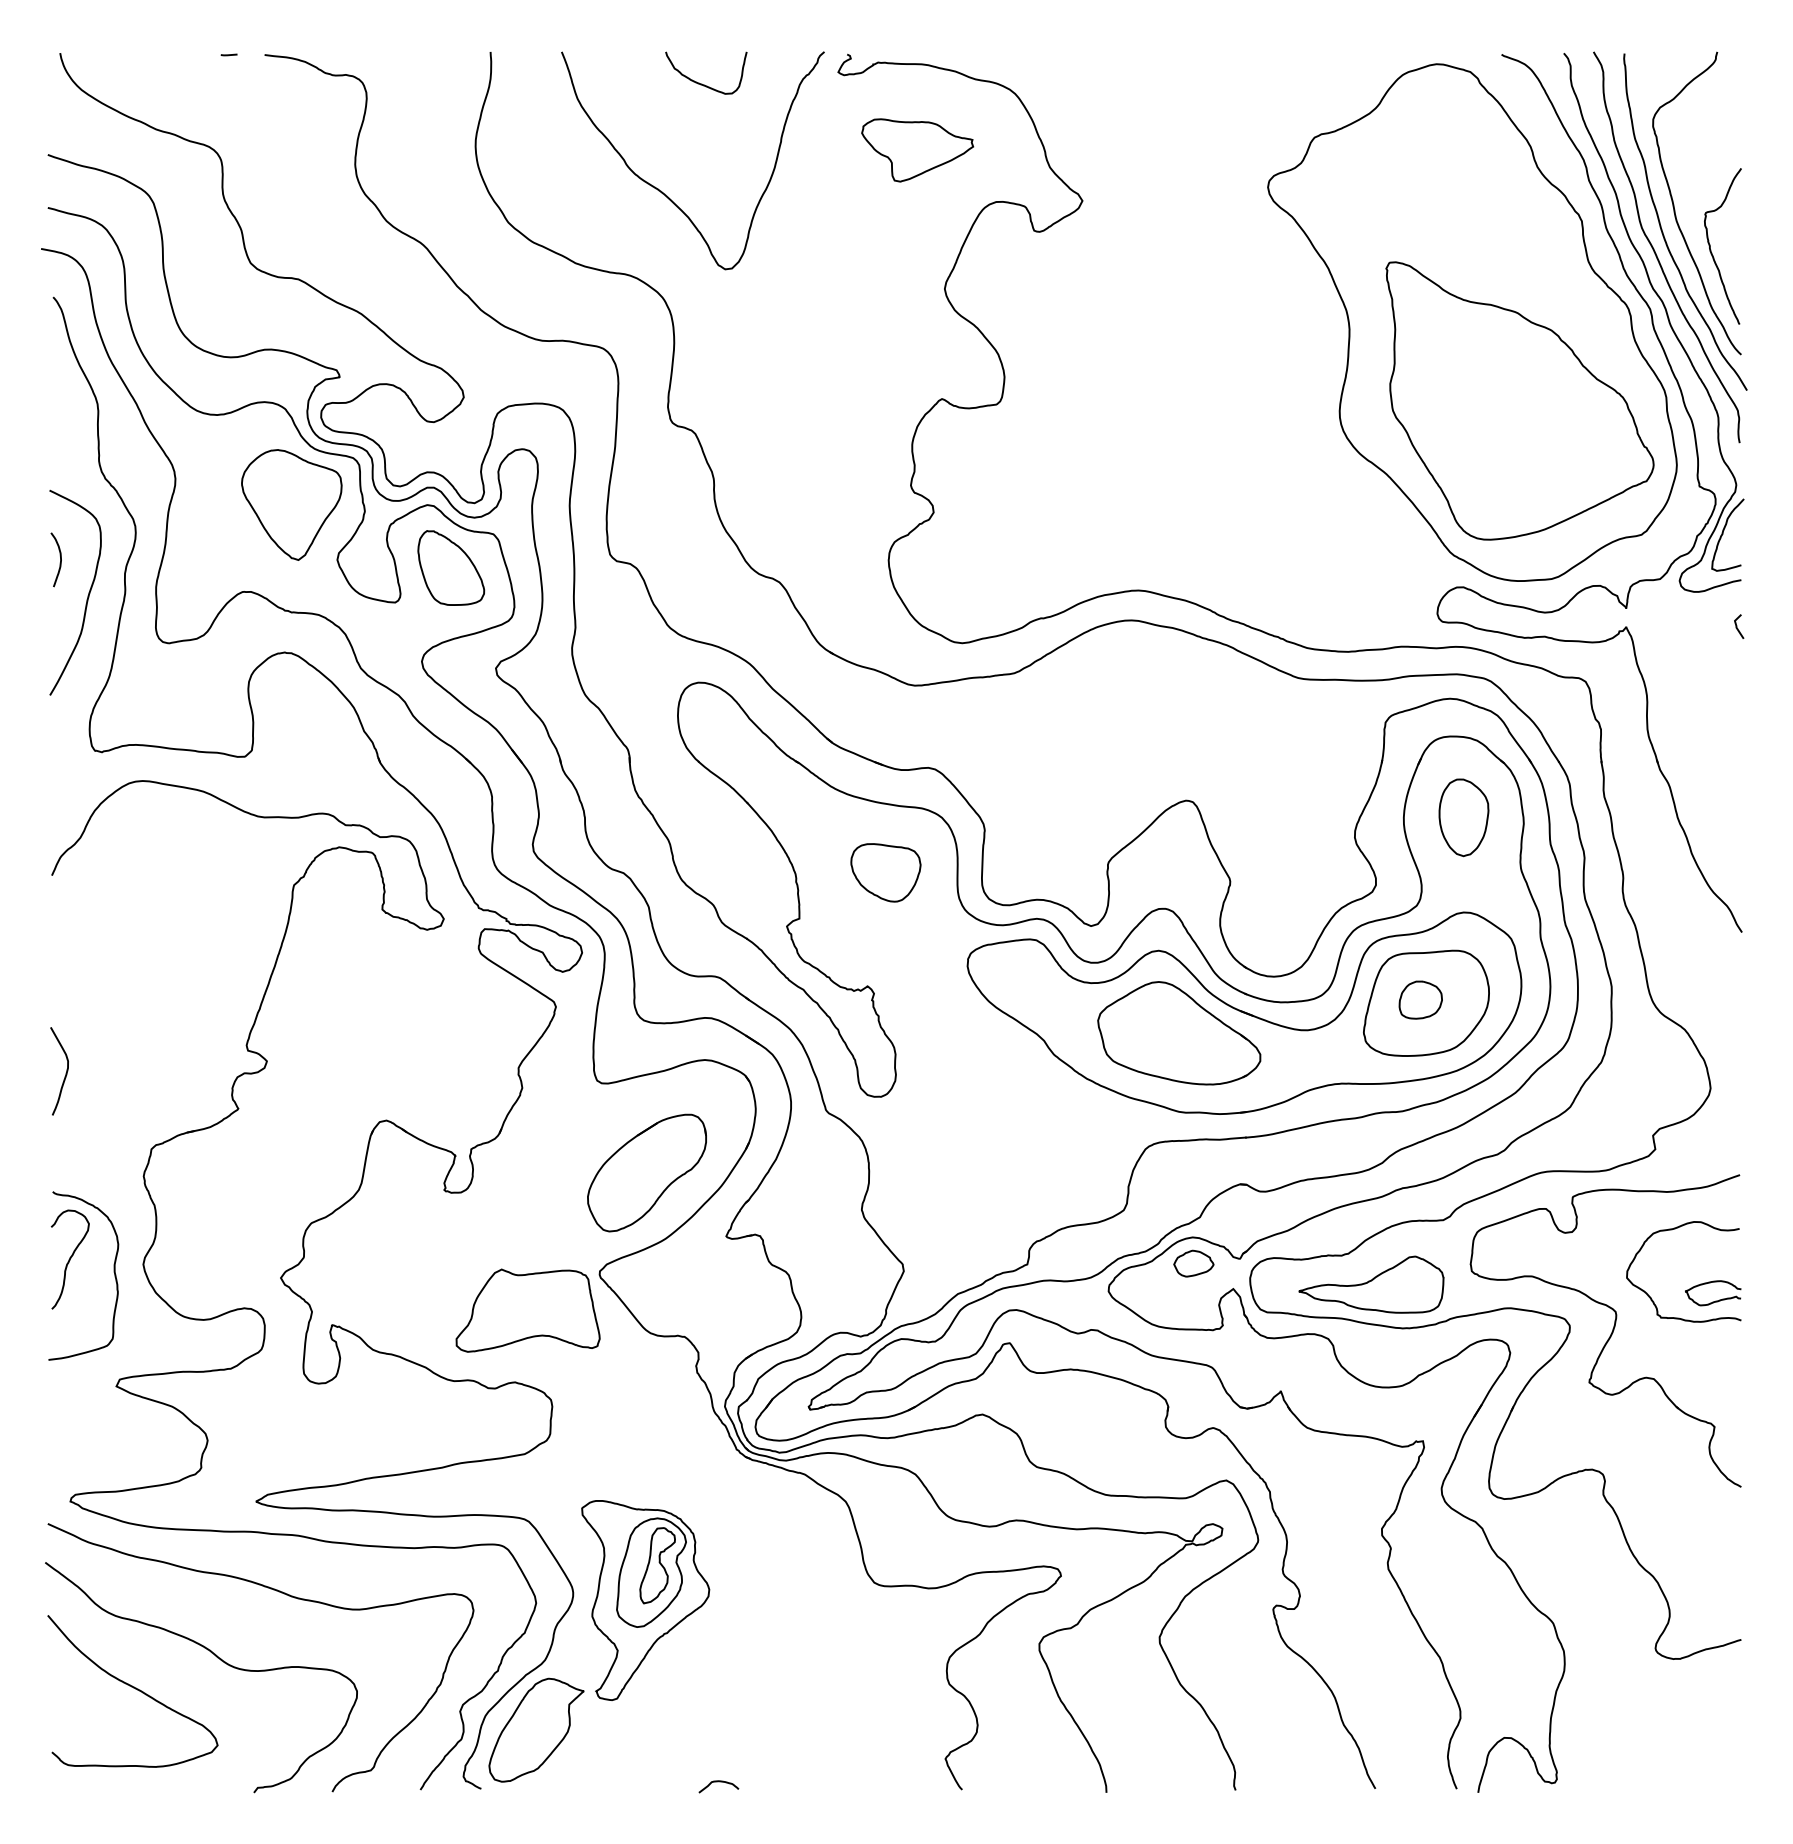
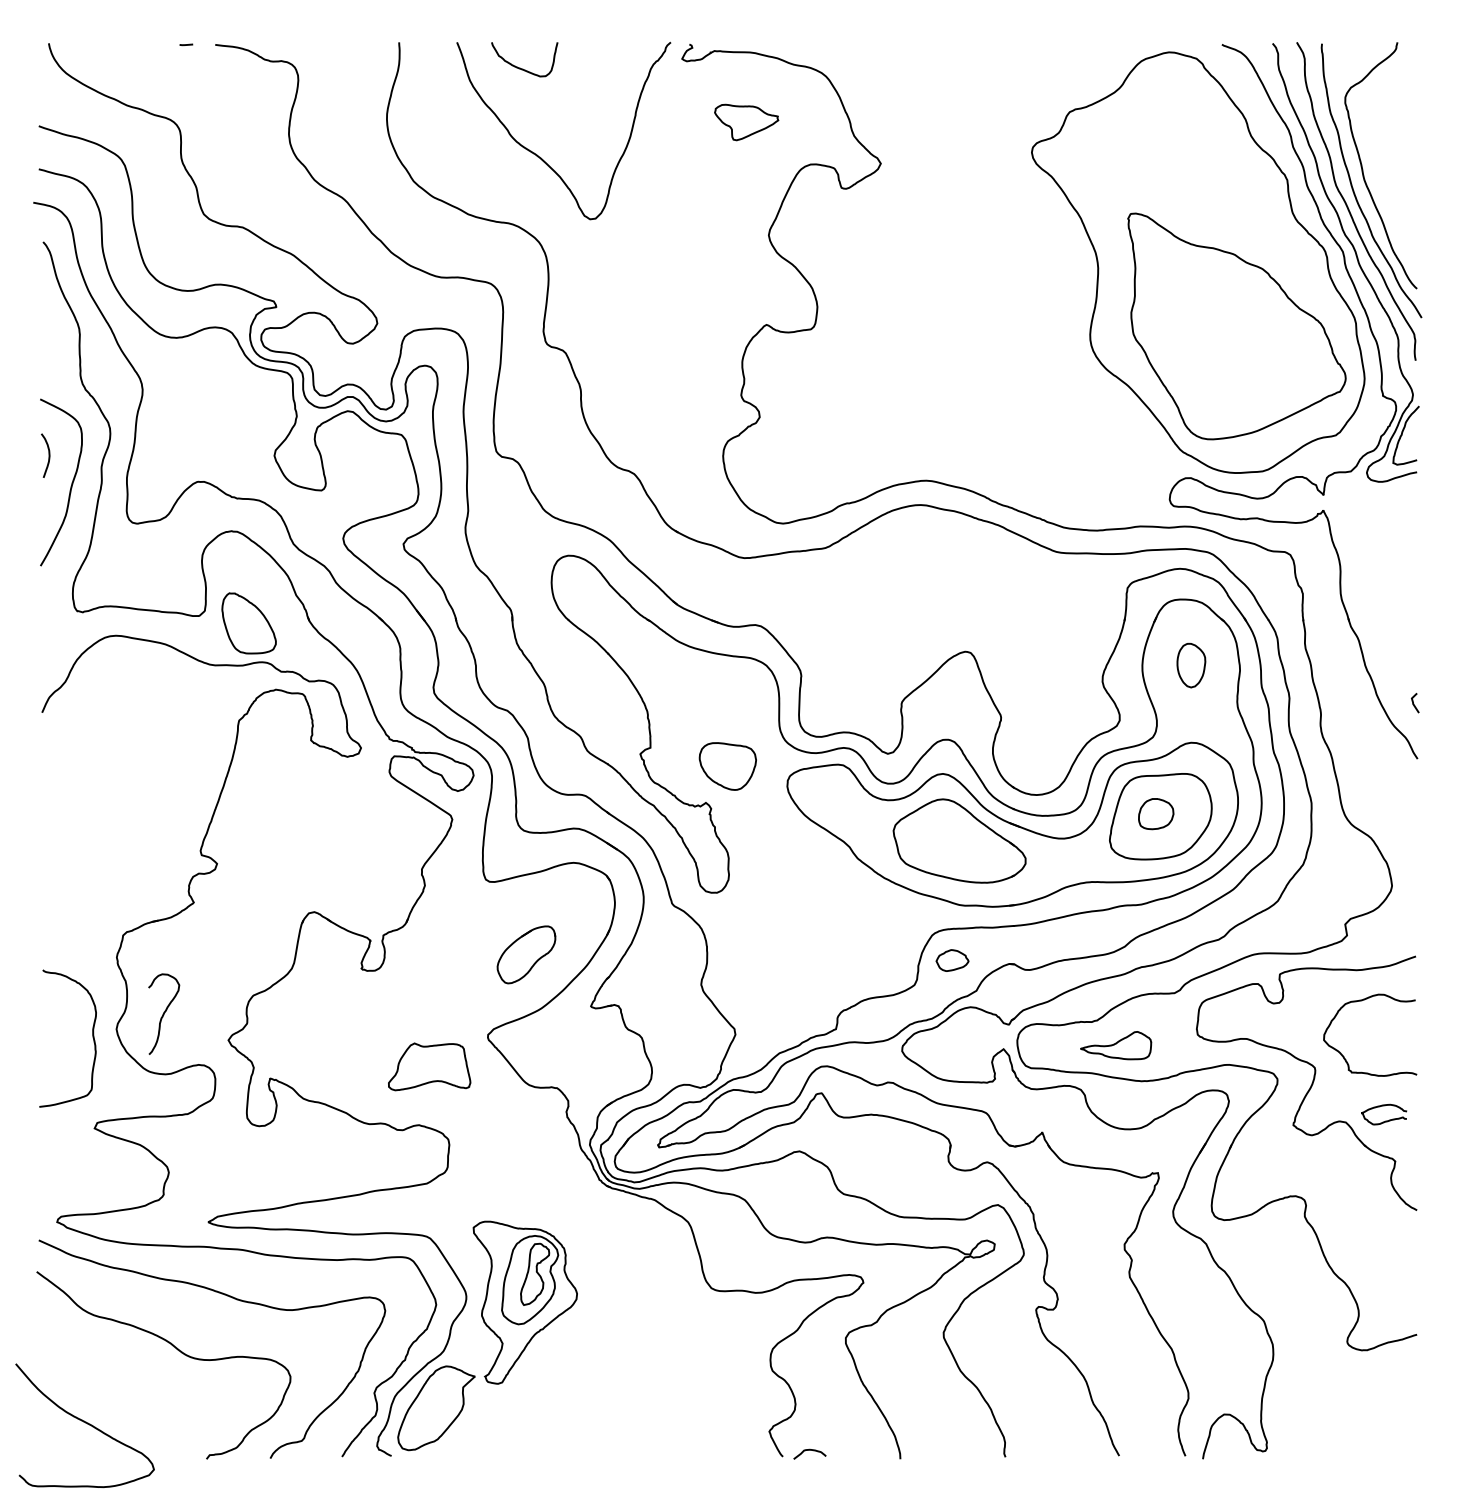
curve: (701, 82) -> (520, 67), moved
part: (917, 150) -> (746, 122), size x0.7
curve: (1711, 246) -> (1392, 200), removed
part: (290, 504) -> (236, 410), removed
part: (450, 568) -> (248, 623), moved
line: (1738, 627) -> (1414, 703), moved
part: (1464, 817) -> (1191, 665), size x0.7
part: (885, 872) -> (727, 766), moved
curve: (65, 1071) -> (53, 872), removed
part: (647, 1172) -> (526, 954), size x0.6
curve: (70, 1258) -> (164, 1013), moved
part: (1193, 1263) -> (952, 960), moved
part: (1370, 1284) -> (1115, 1045), size x0.6
curve: (1714, 1300) -> (1385, 1120), moved
part: (527, 1310) -> (429, 1066), size x0.7
curve: (133, 1688) -> (85, 1423), moved
curve: (718, 1782) -> (809, 1450), moved

